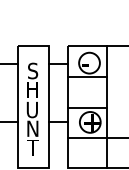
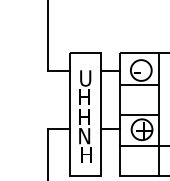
text: (33, 71) -> (85, 78), S -> U
text: (31, 110) -> (83, 117), U -> H
text: (33, 147) -> (85, 154), T -> H

